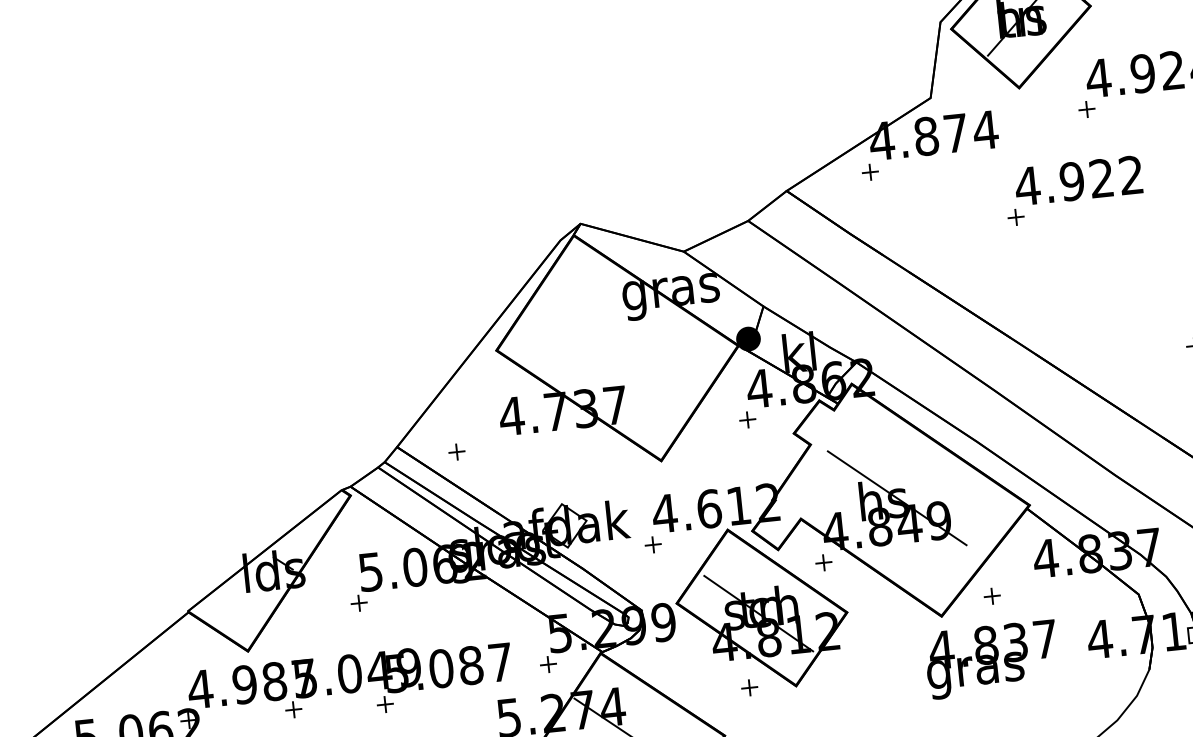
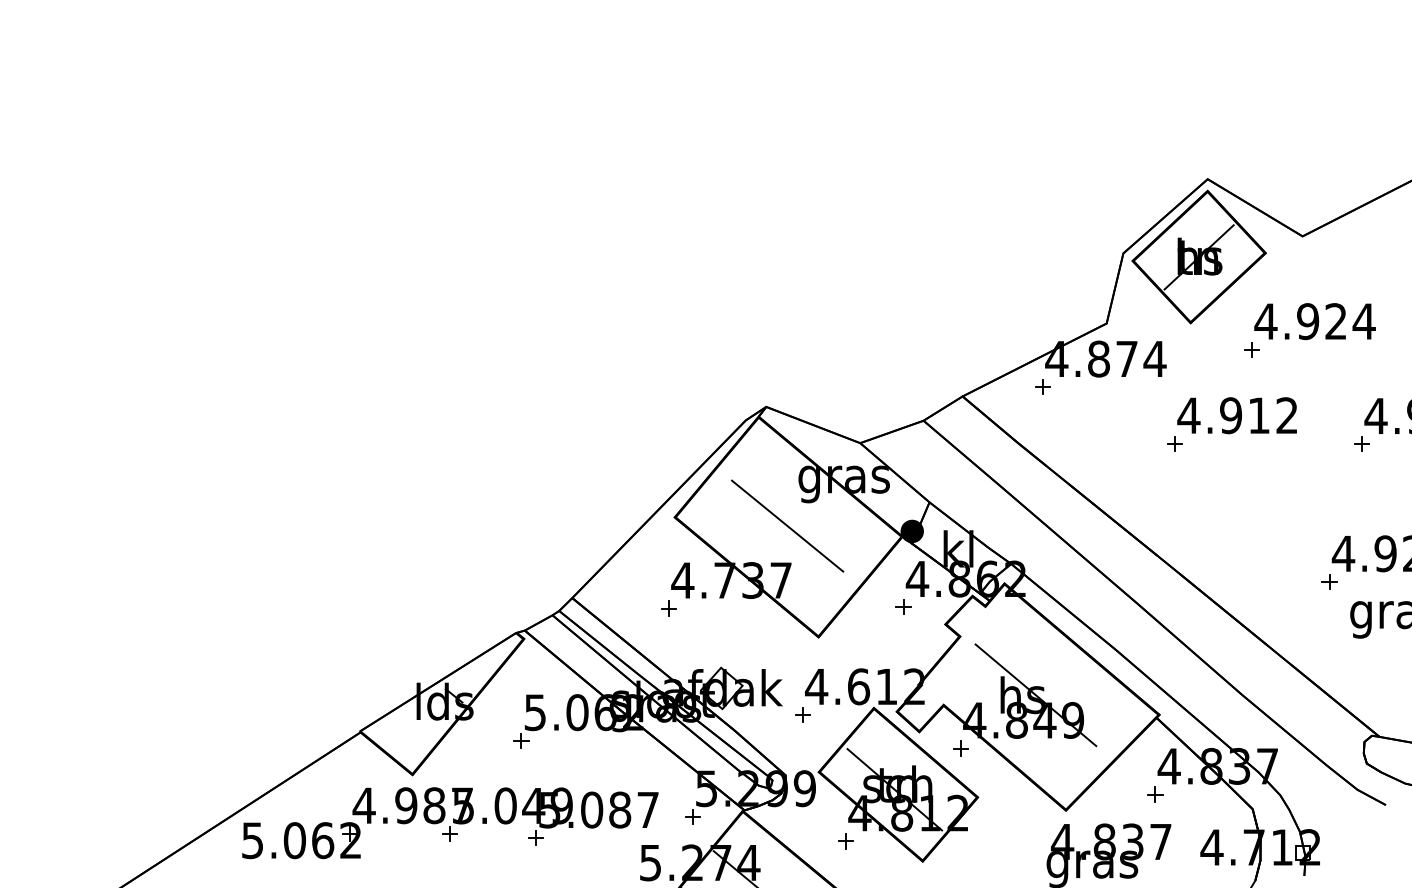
text: (1101, 178) -> (1258, 415), 4.922 -> 4.912
line: (616, 346) -> (787, 525), added
part: (456, 451) -> (668, 608), moved
part: (992, 596) -> (1155, 794), moved
part: (749, 688) -> (845, 841), moved

